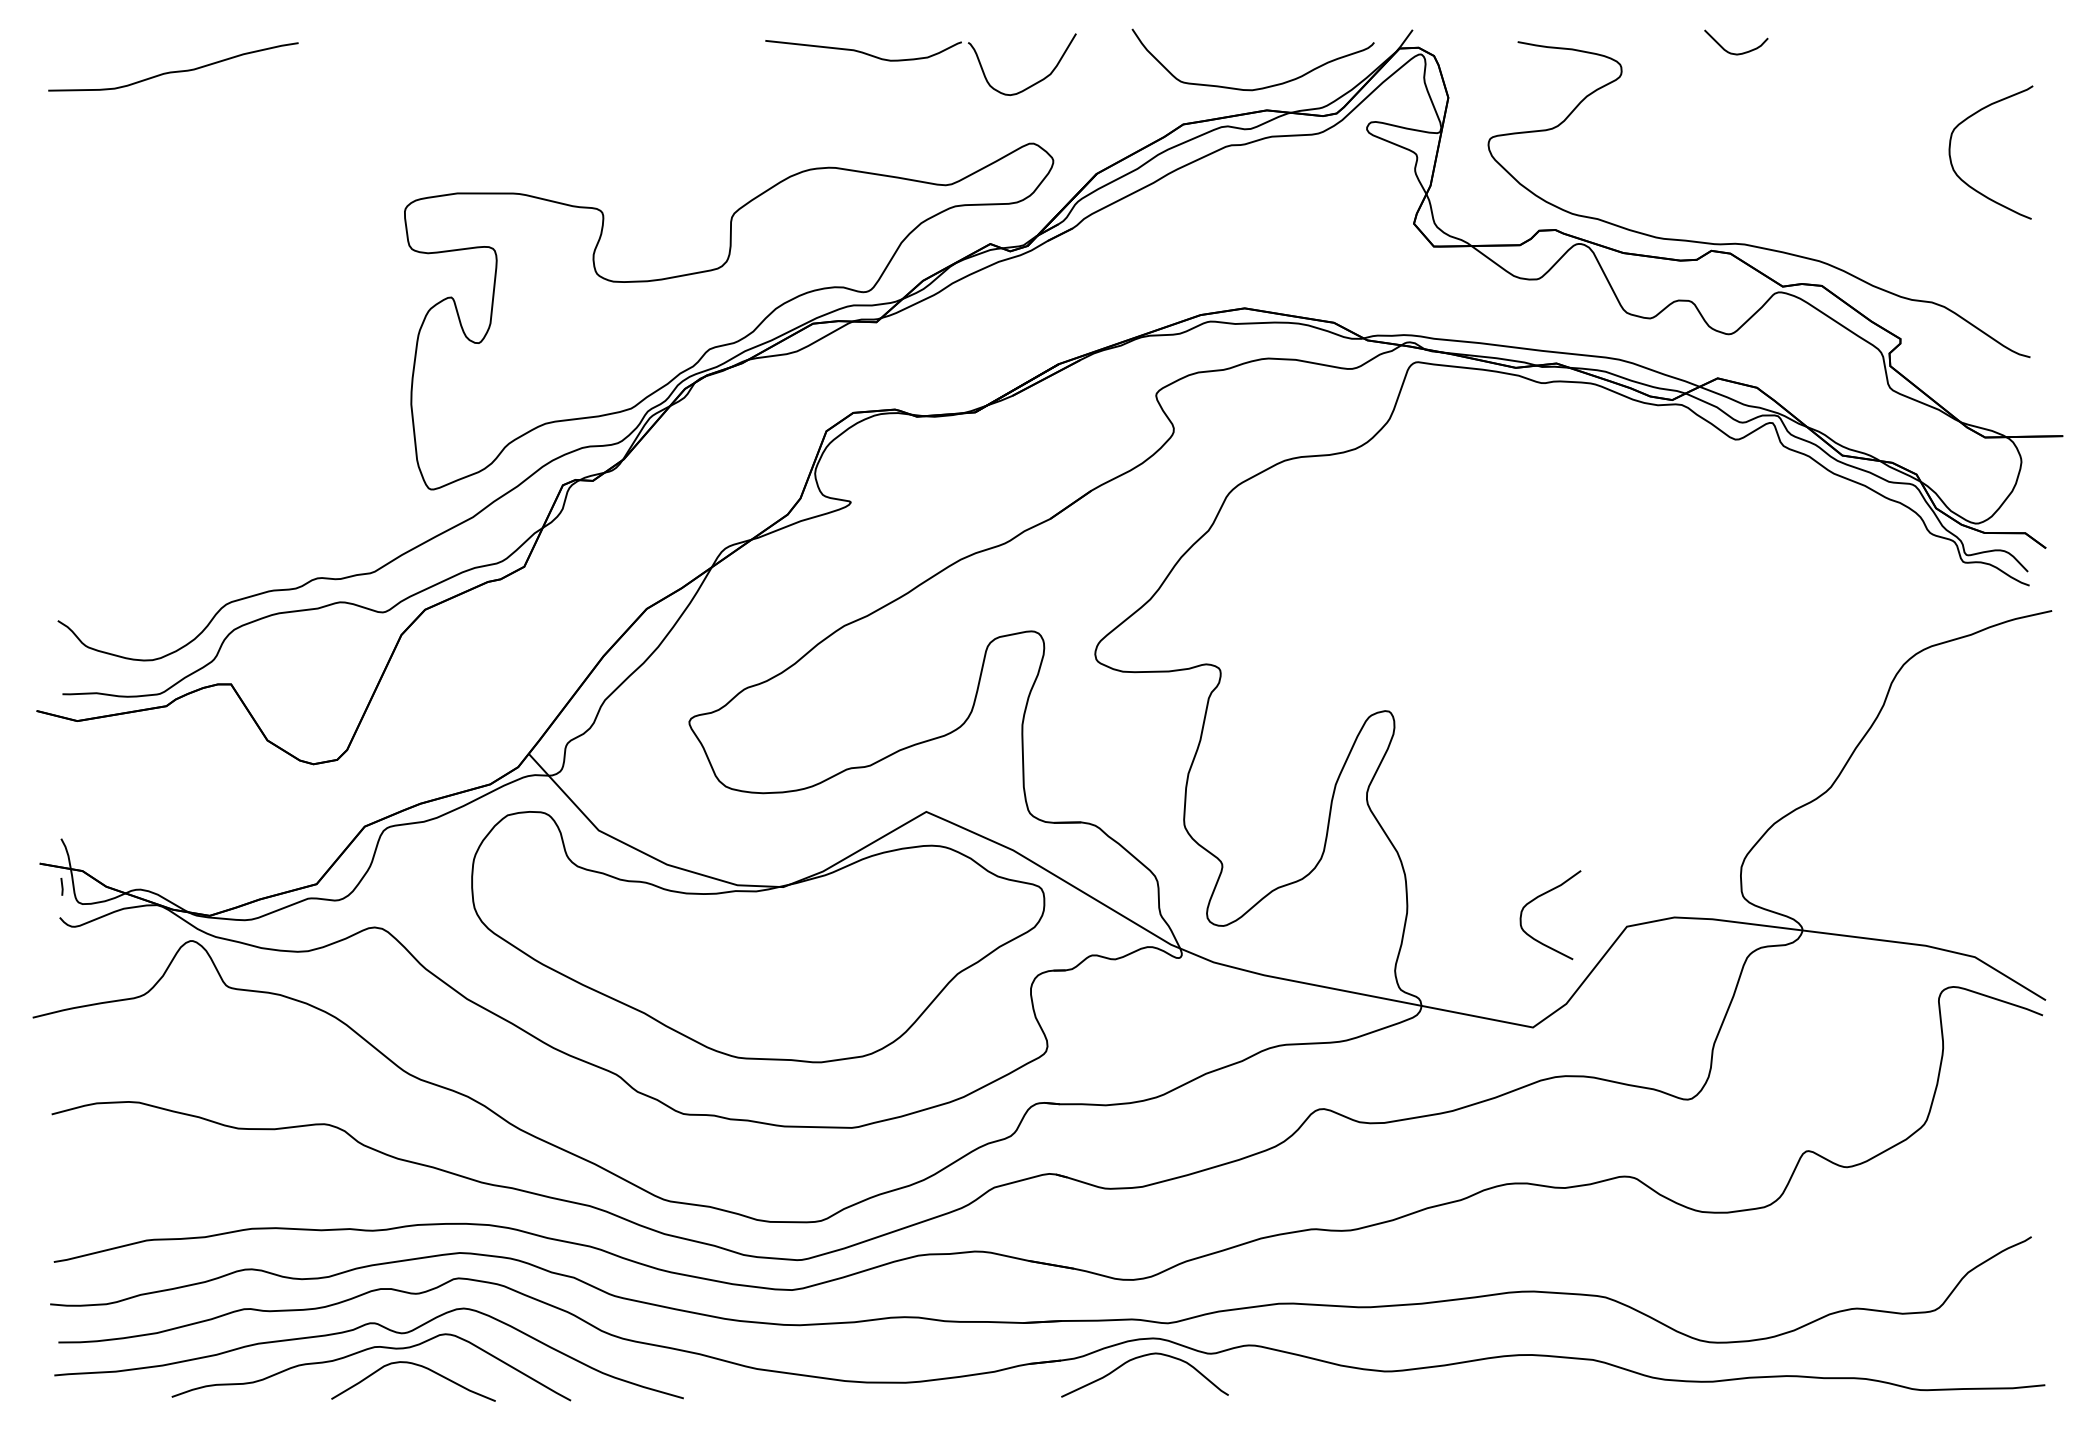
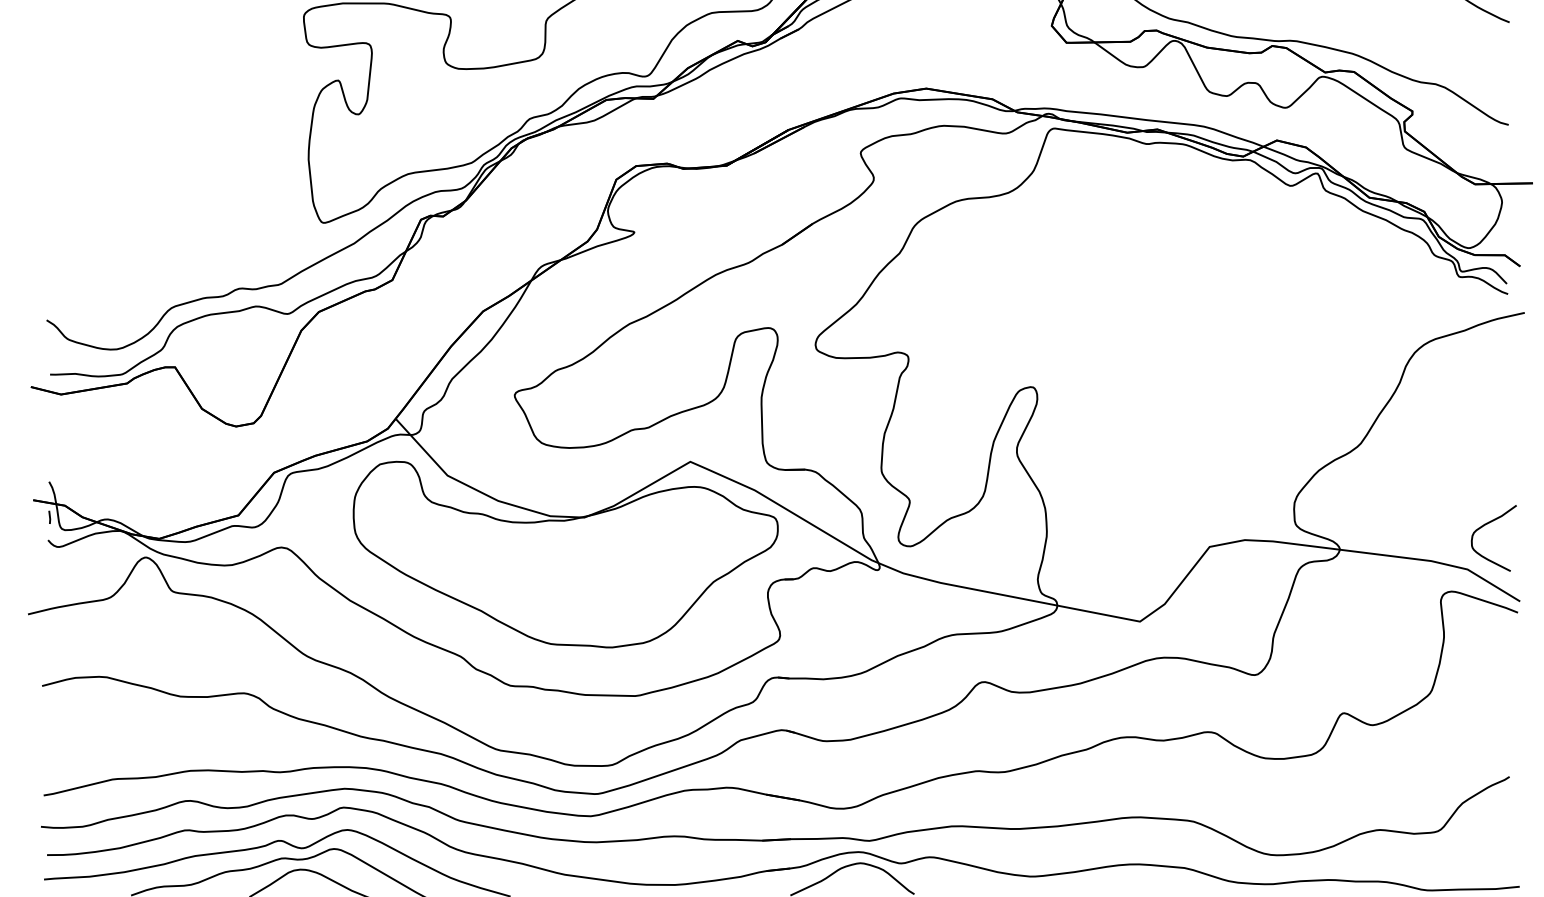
curve: (1541, 896) -> (1487, 524), moved

